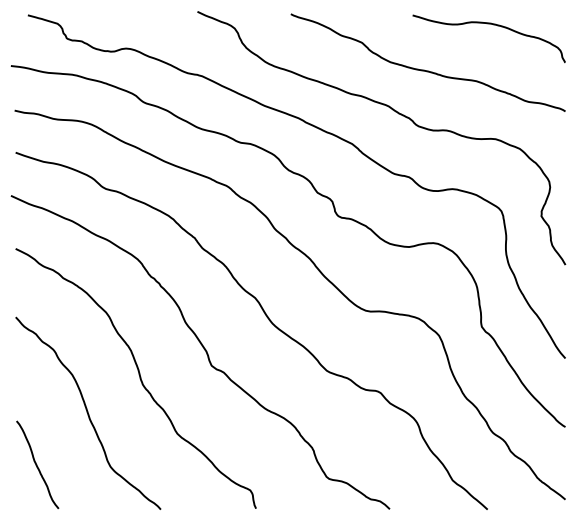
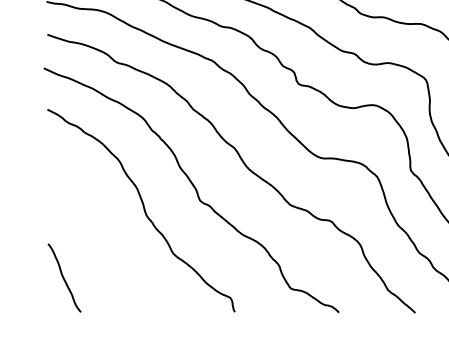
curve: (88, 412) -> (104, 237), removed

